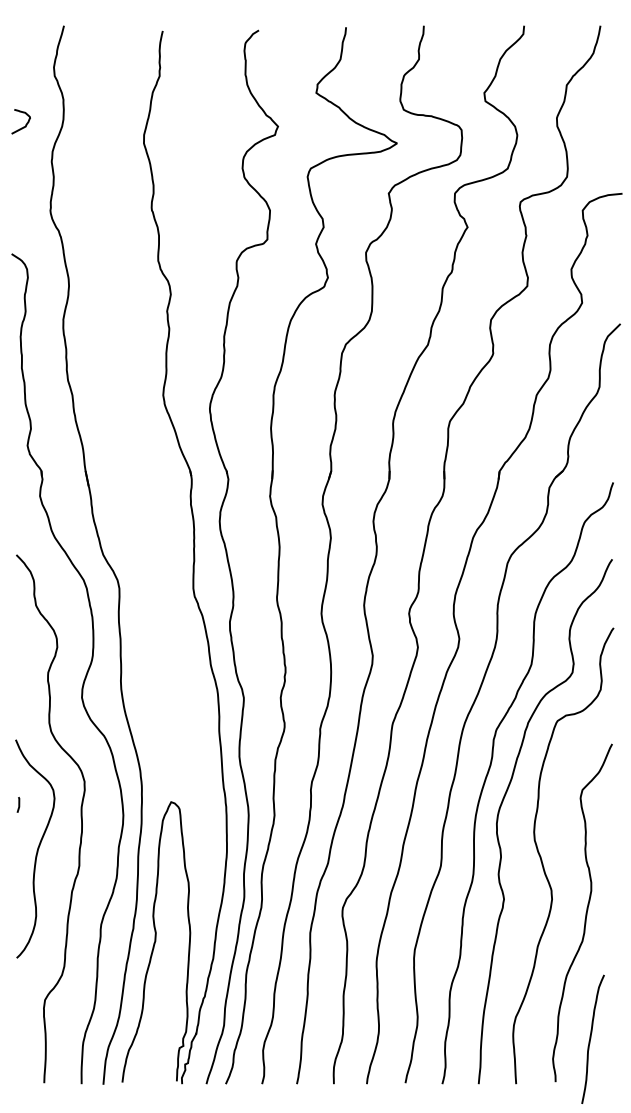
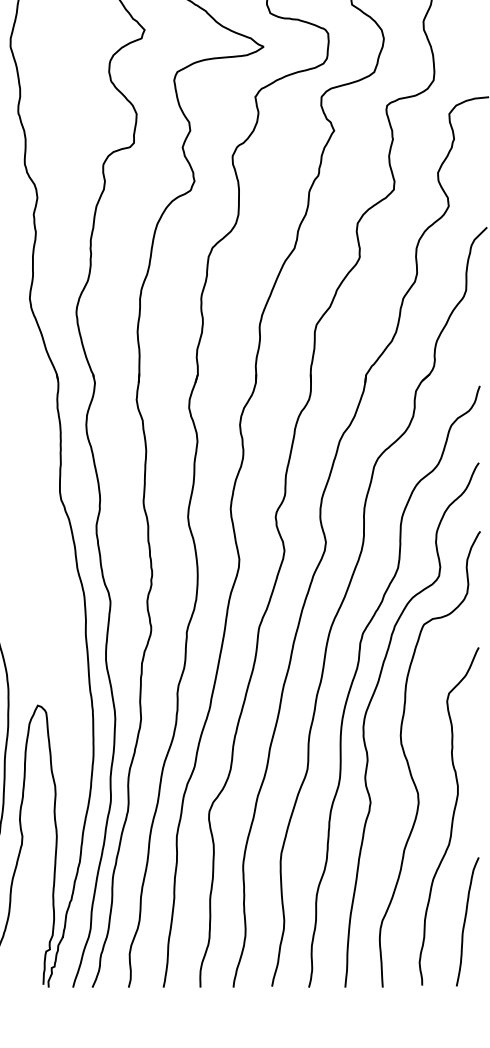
curve: (591, 1038) -> (466, 920), moved

